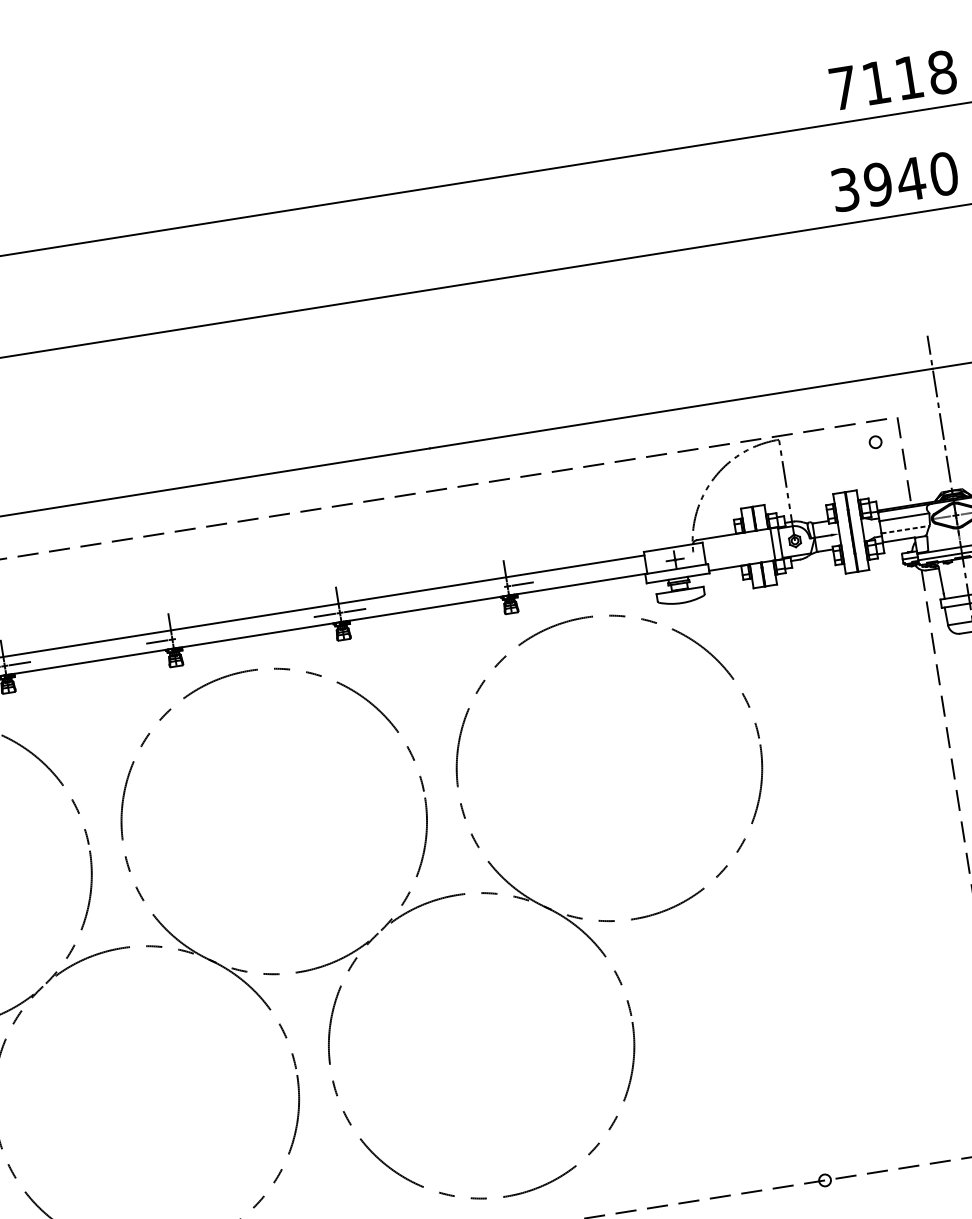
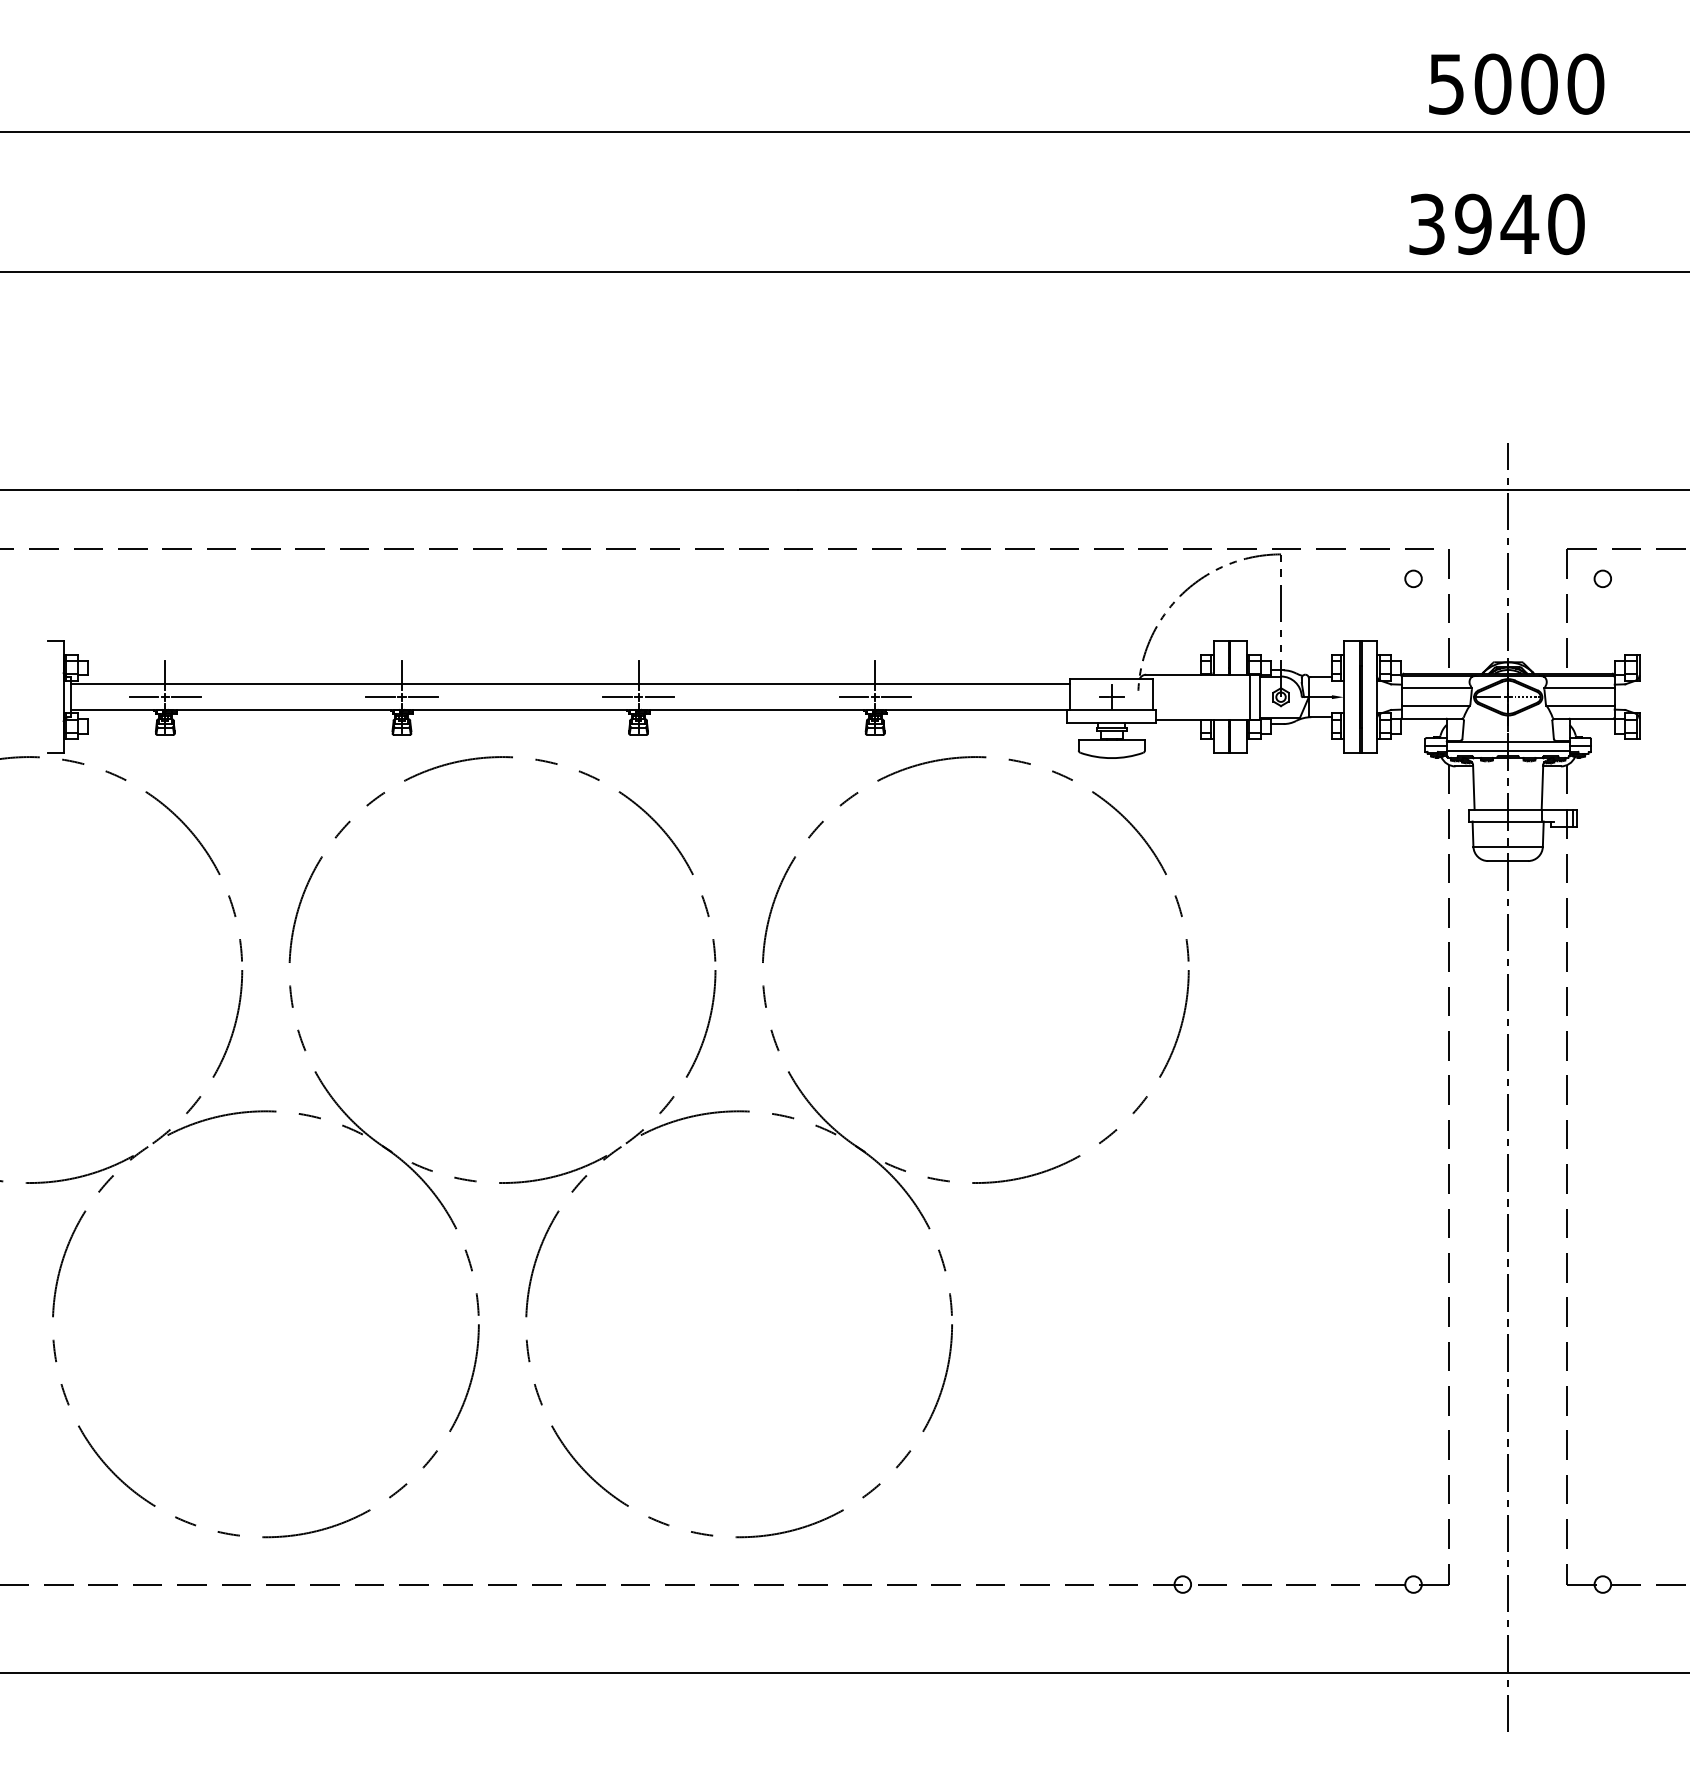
text: (892, 79) -> (1516, 83), 7118 -> 5000
line: (906, 529) -> (1436, 705), dashed -> solid
line: (492, 589) -> (853, 697), added
line: (187, 637) -> (423, 697), added

